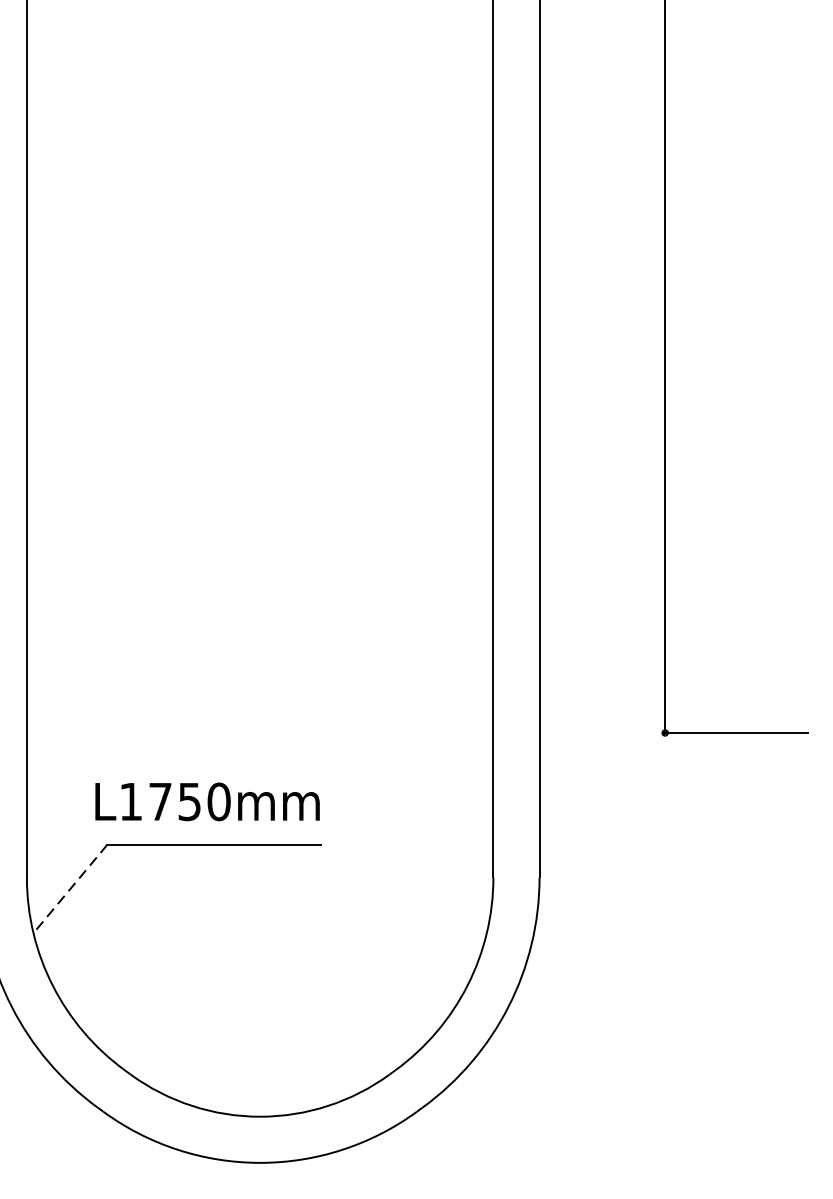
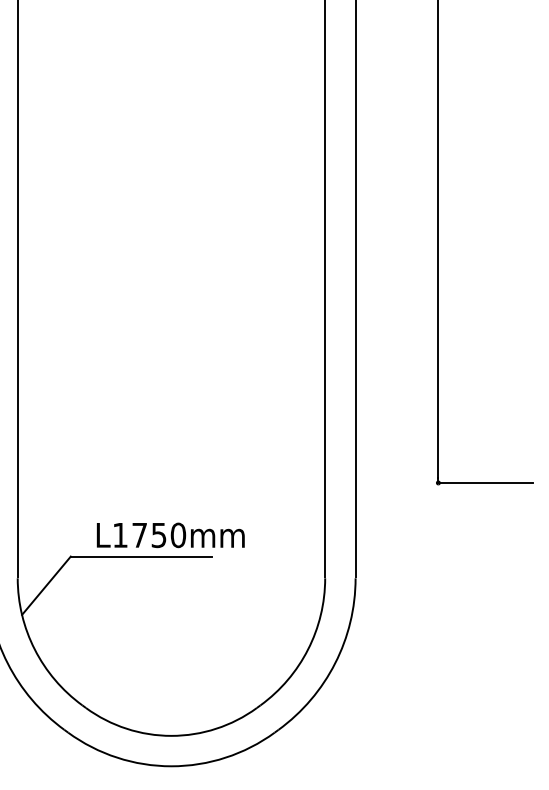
text: (207, 802) -> (170, 535), moved
line: (70, 888) -> (46, 585), dashed -> solid

